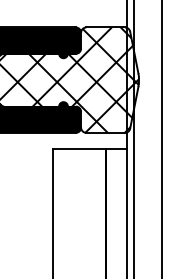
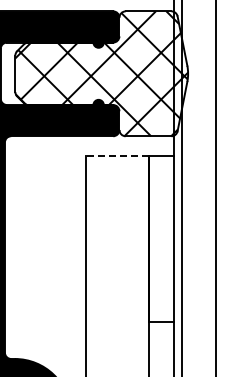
line: (78, 149) -> (116, 155), solid -> dashed

